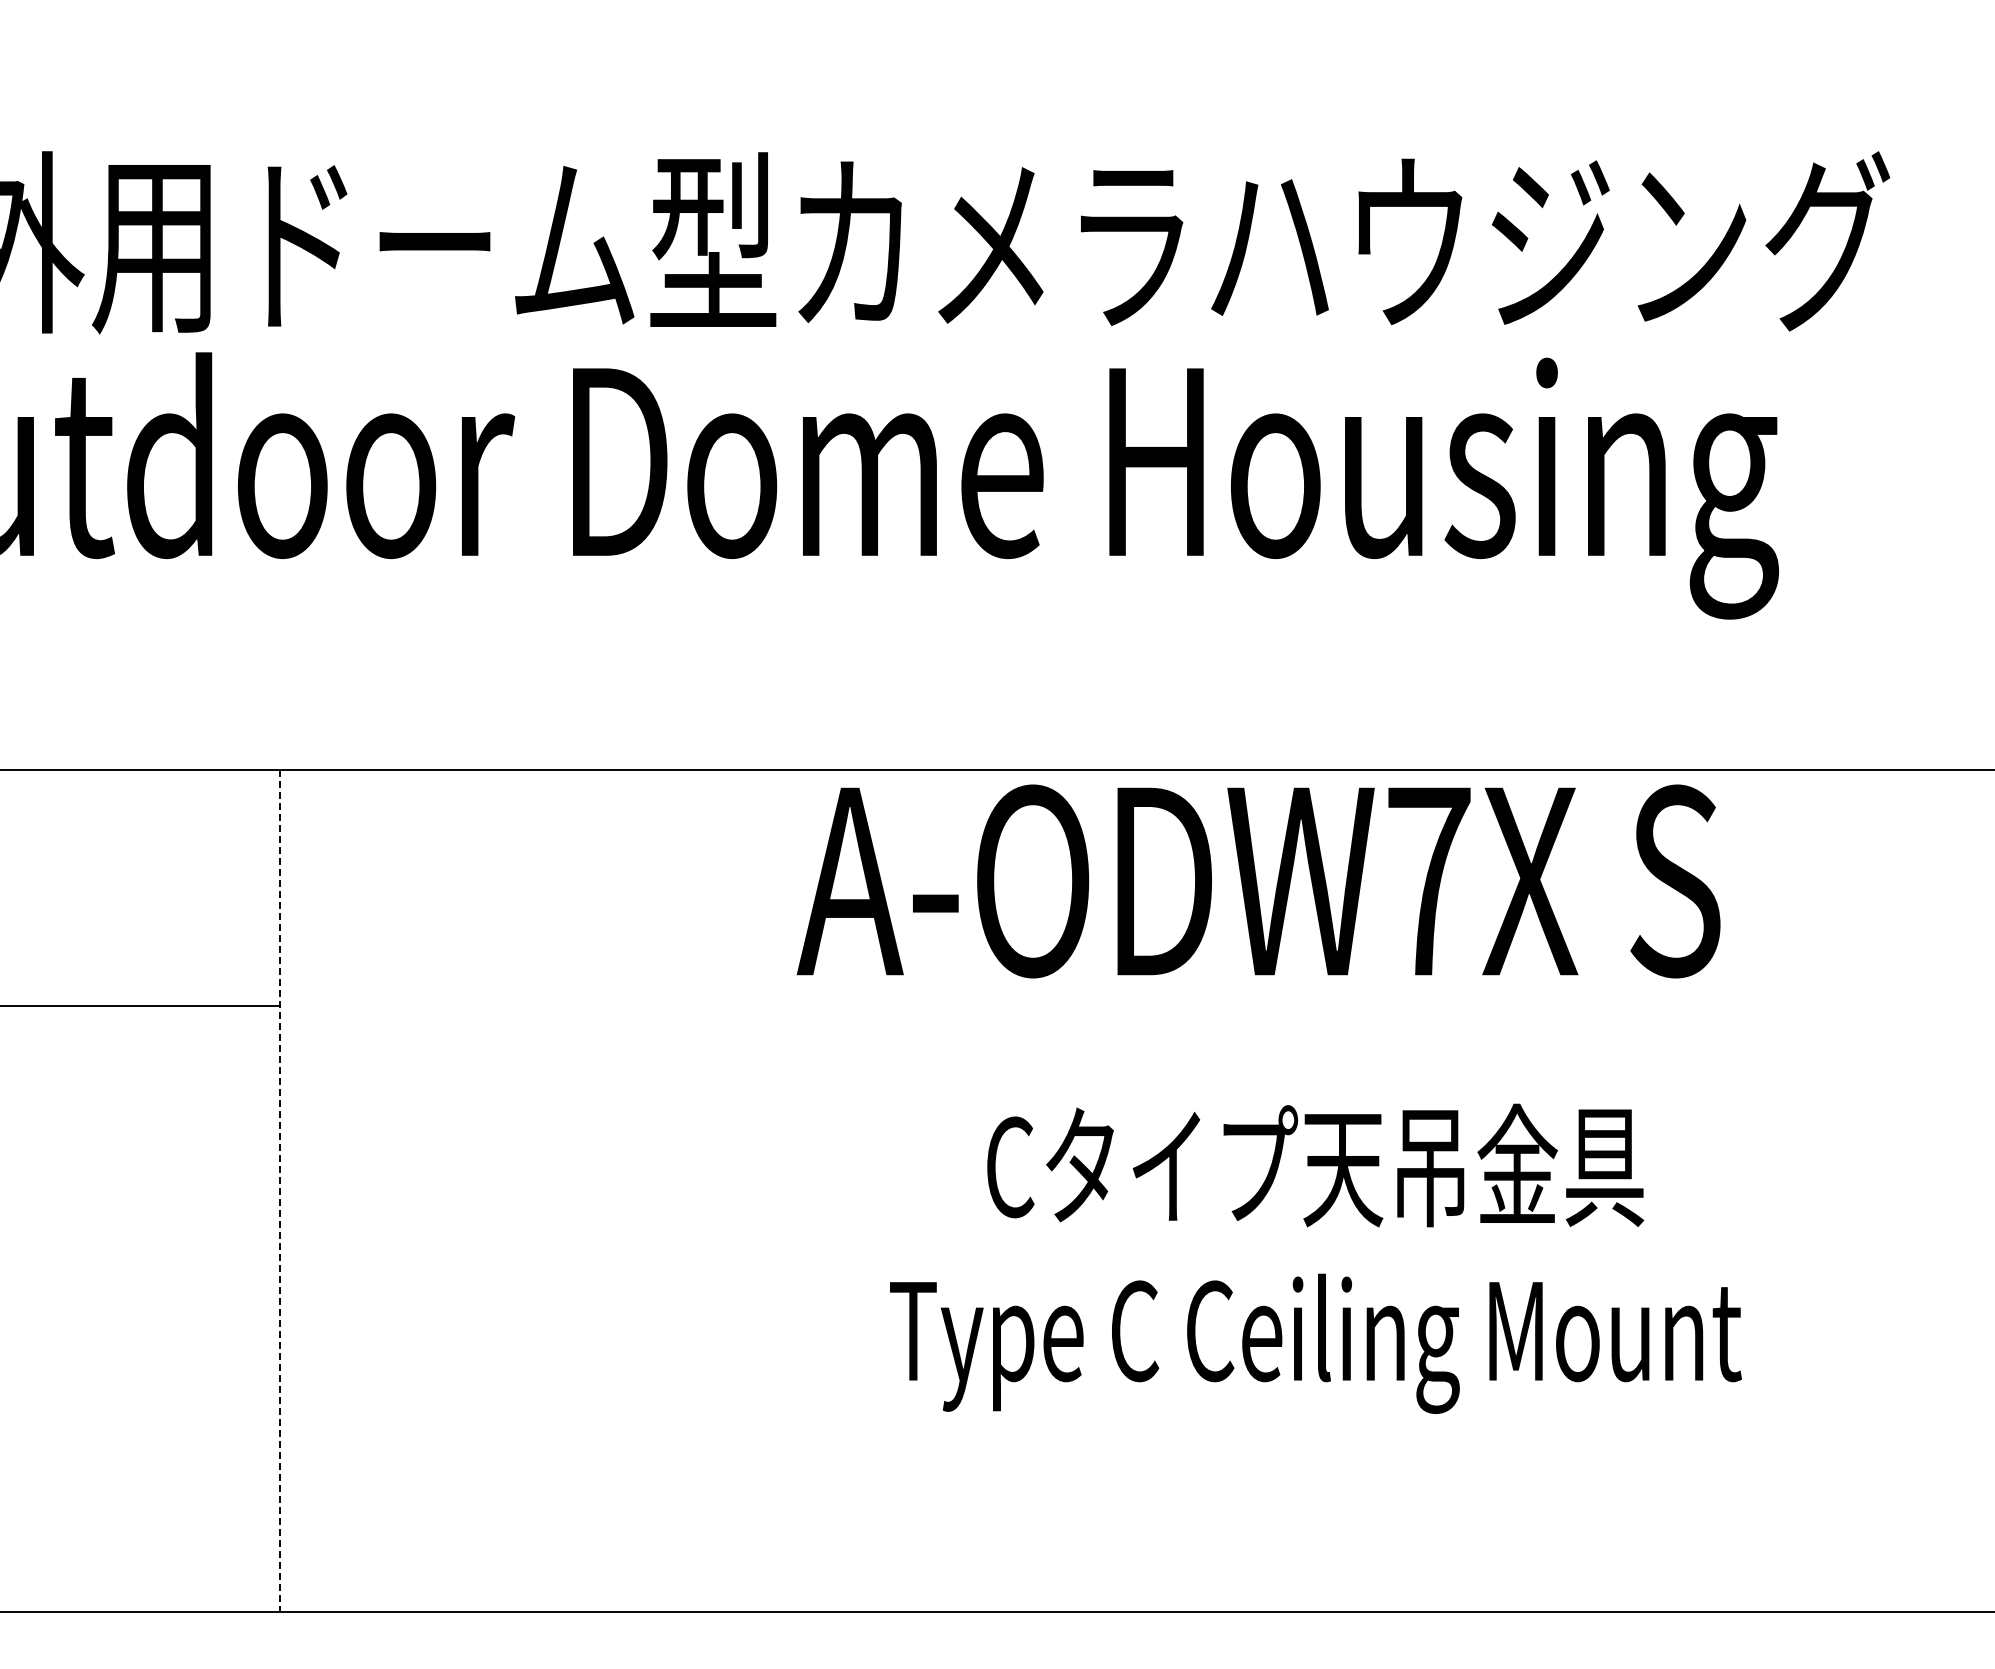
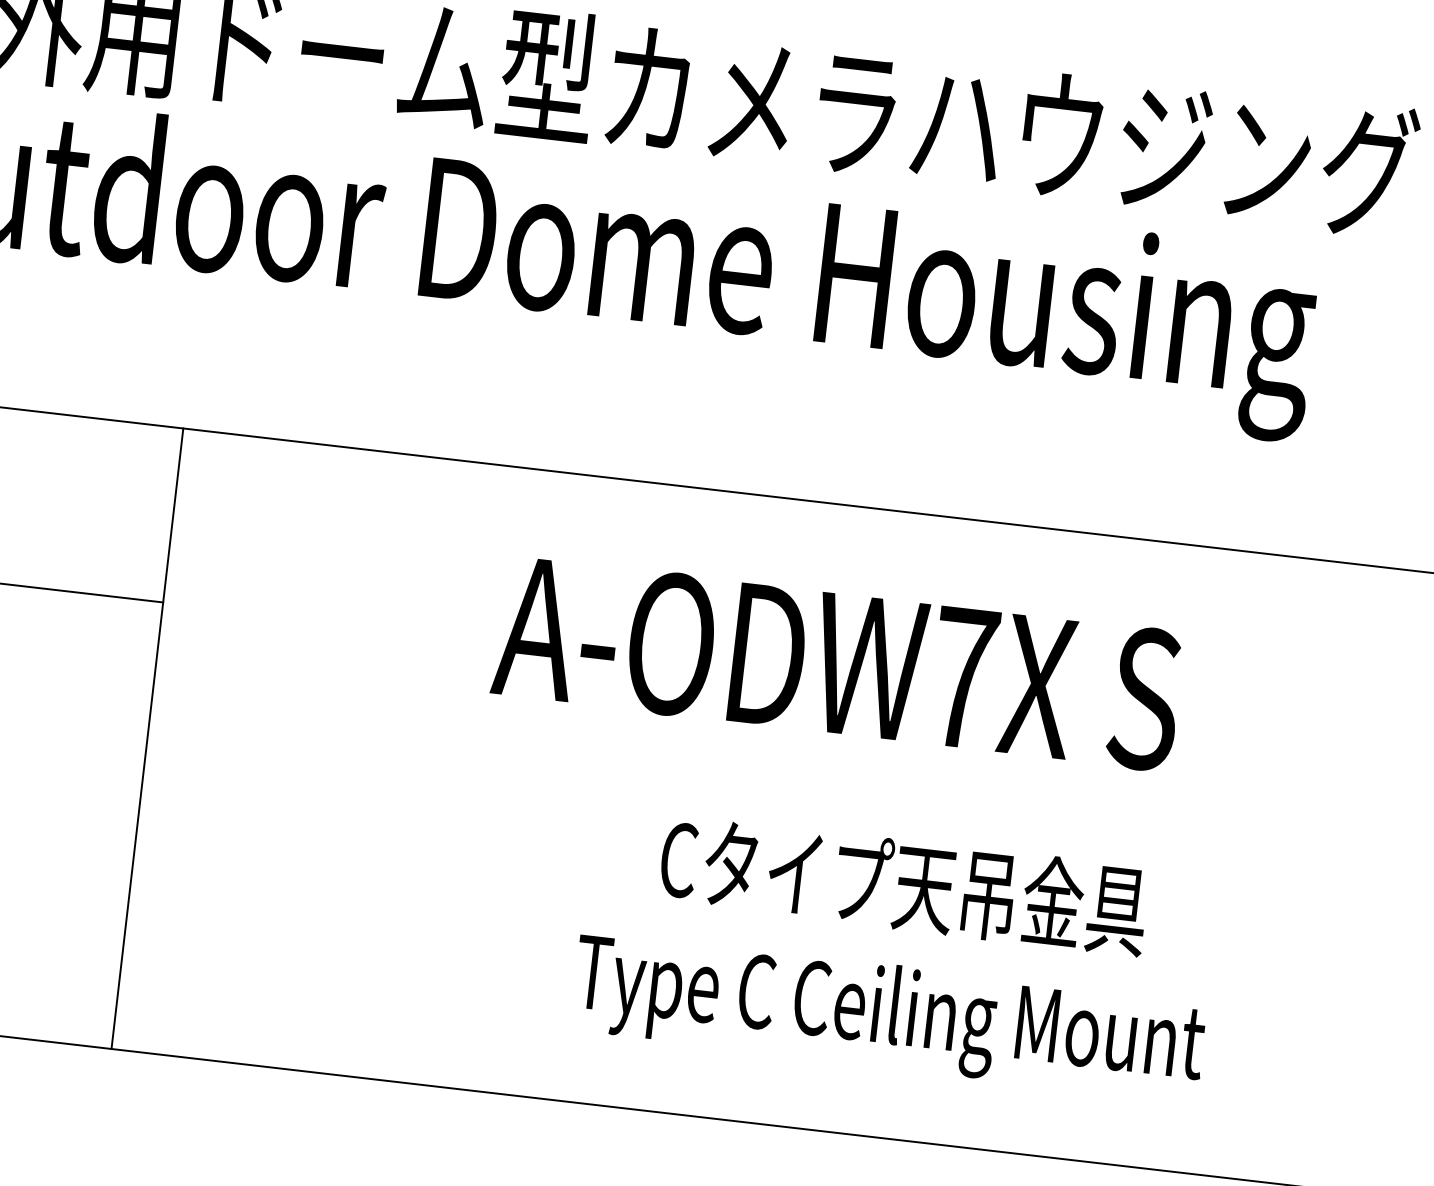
text: (1258, 881) -> (837, 663), moved
line: (279, 1191) -> (147, 738), dashed -> solid
text: (1315, 1258) -> (896, 953), moved

